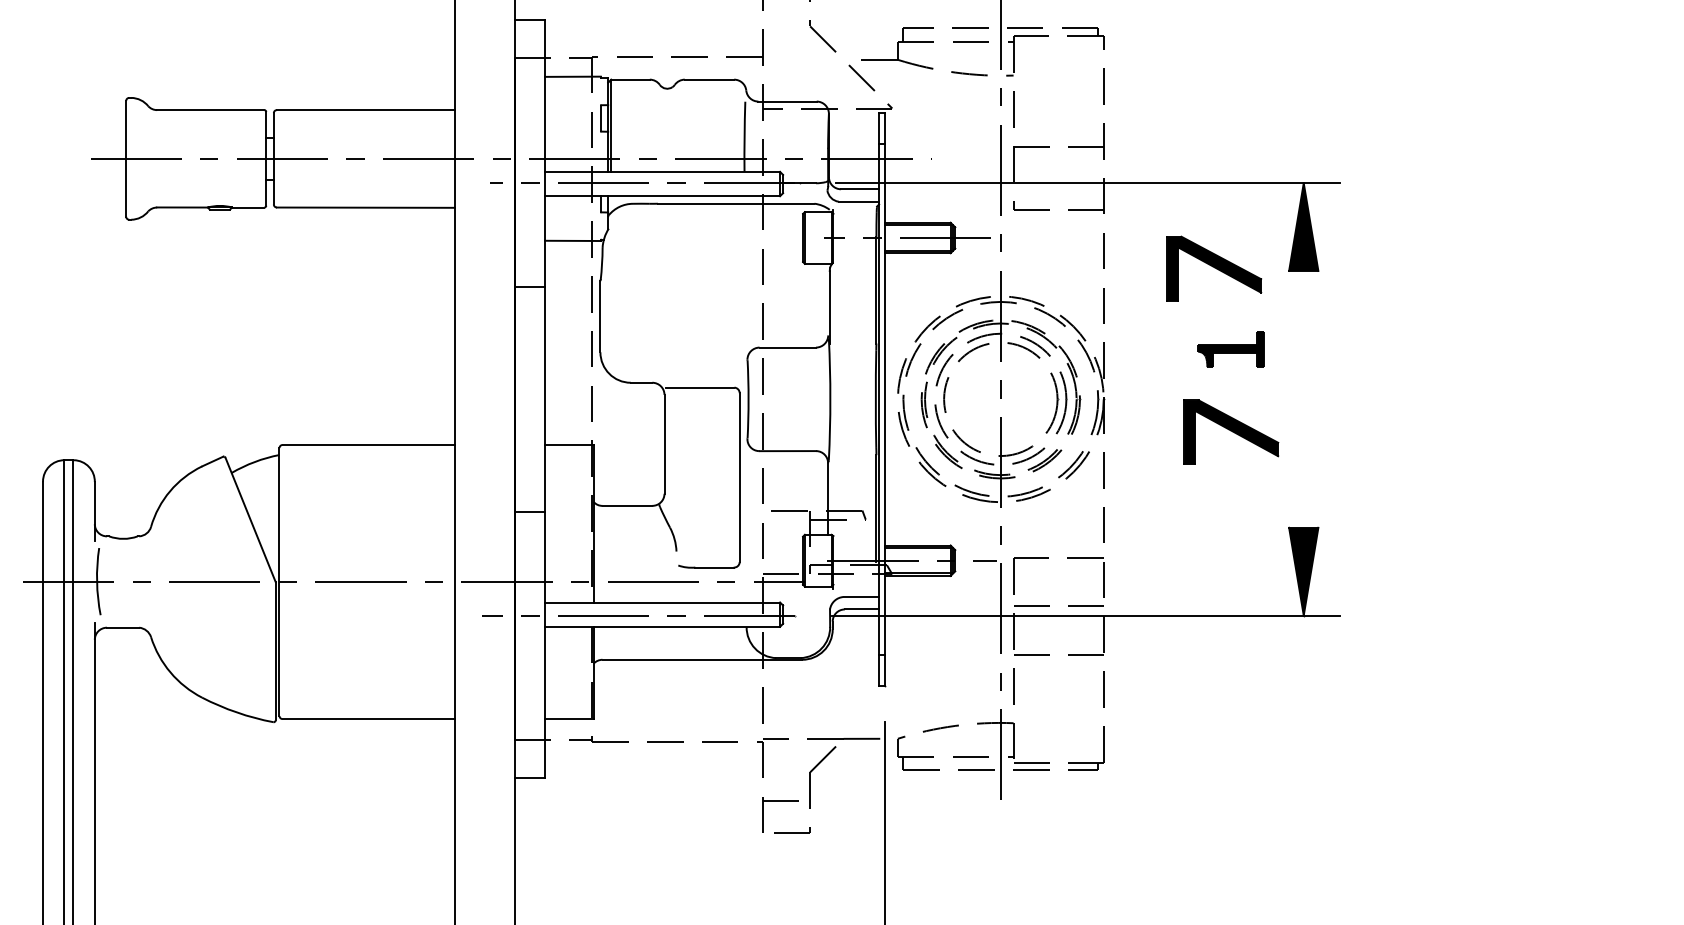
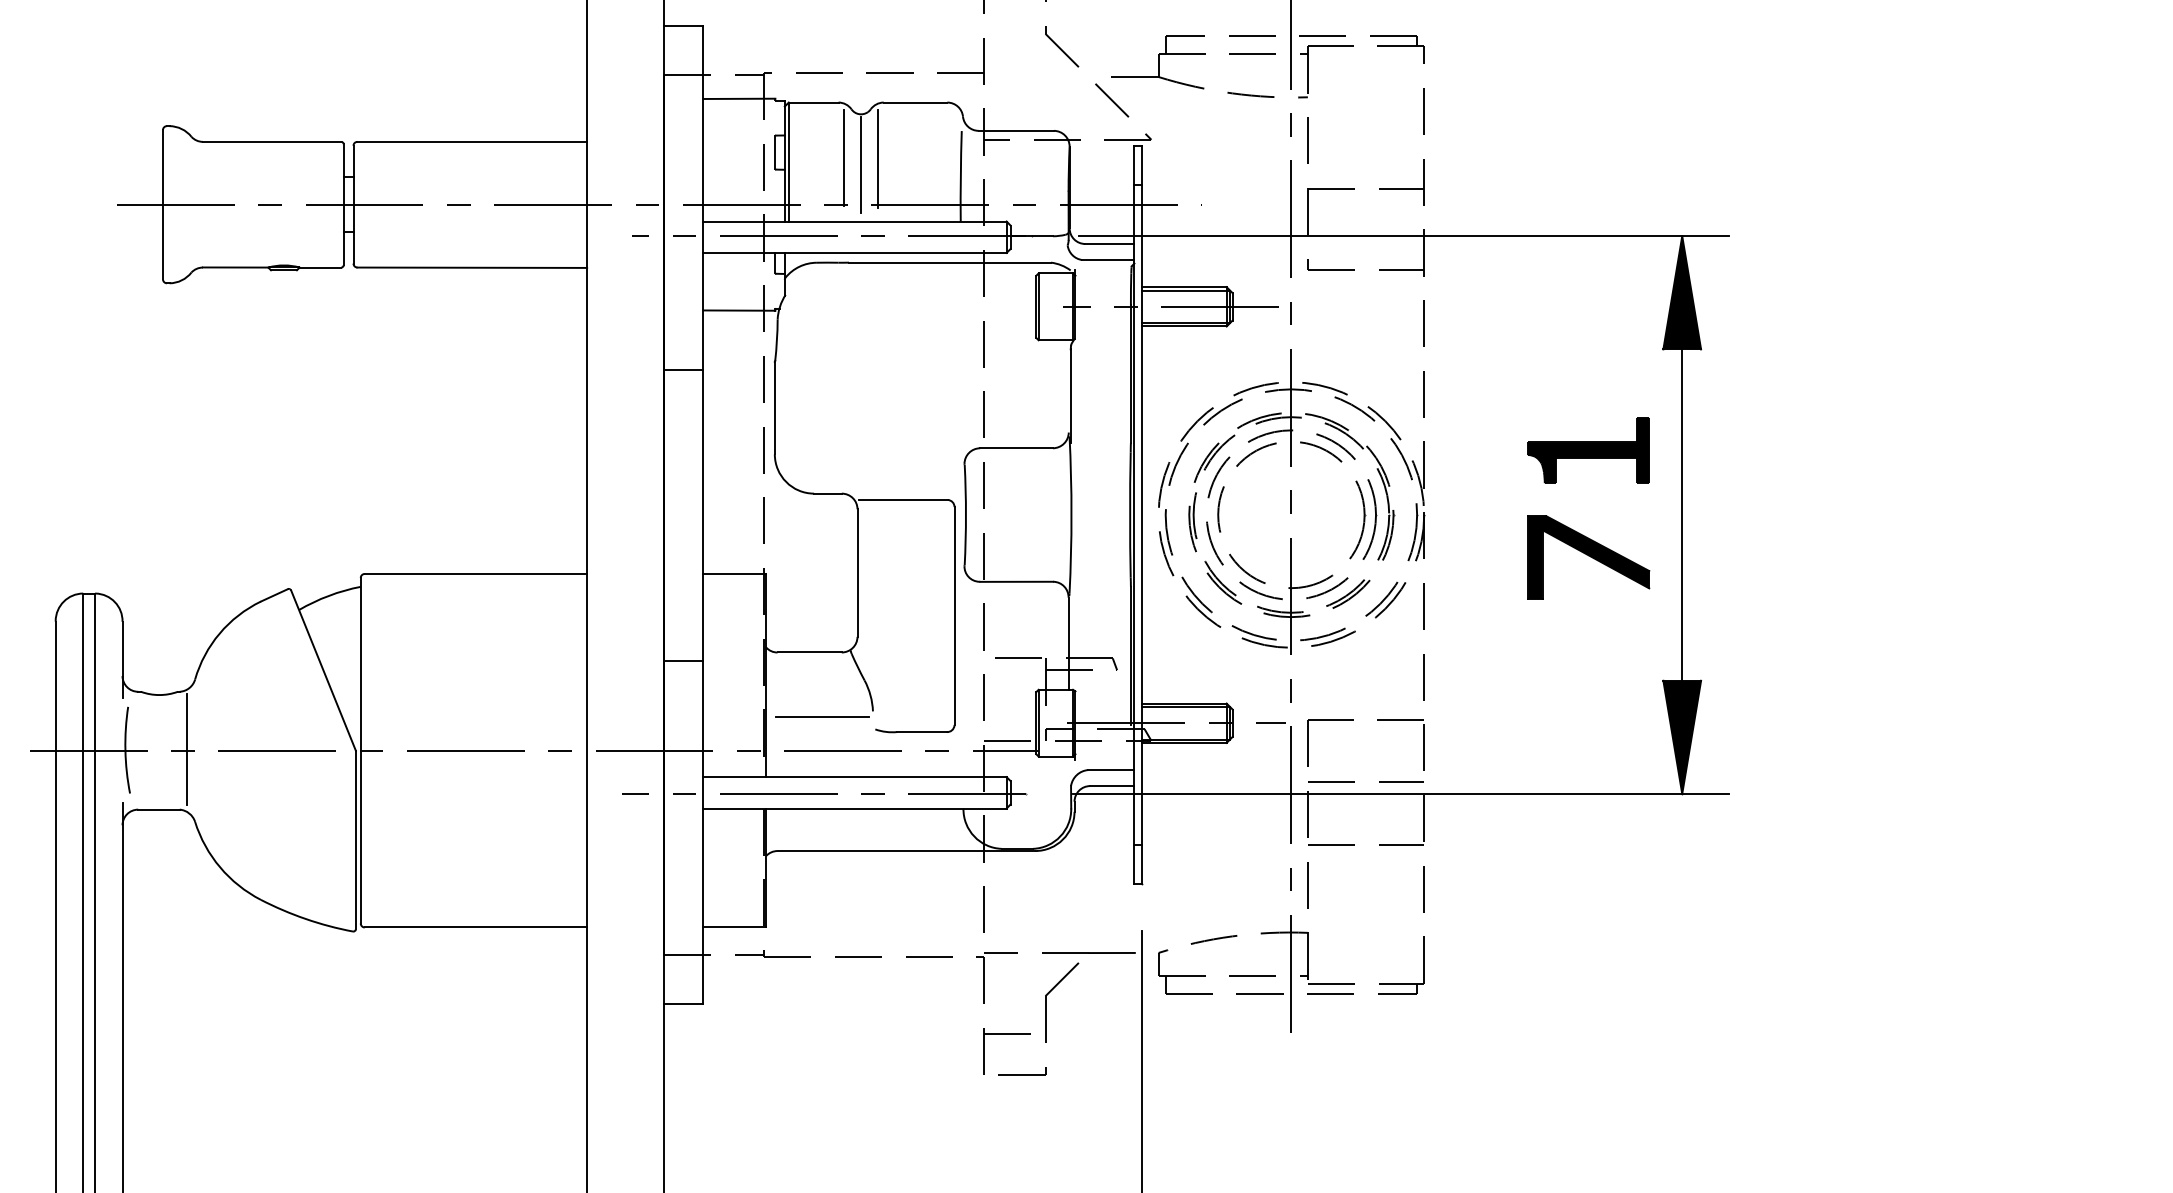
line: (653, 122) -> (843, 157), added
line: (680, 123) -> (878, 158), added
line: (666, 128) -> (860, 165), added
part: (1214, 268) -> (1566, 346), removed
part: (1231, 349) -> (1588, 450), size x1.43
line: (1303, 398) -> (1682, 514), added
line: (636, 555) -> (821, 716), added
line: (144, 581) -> (186, 749), added

